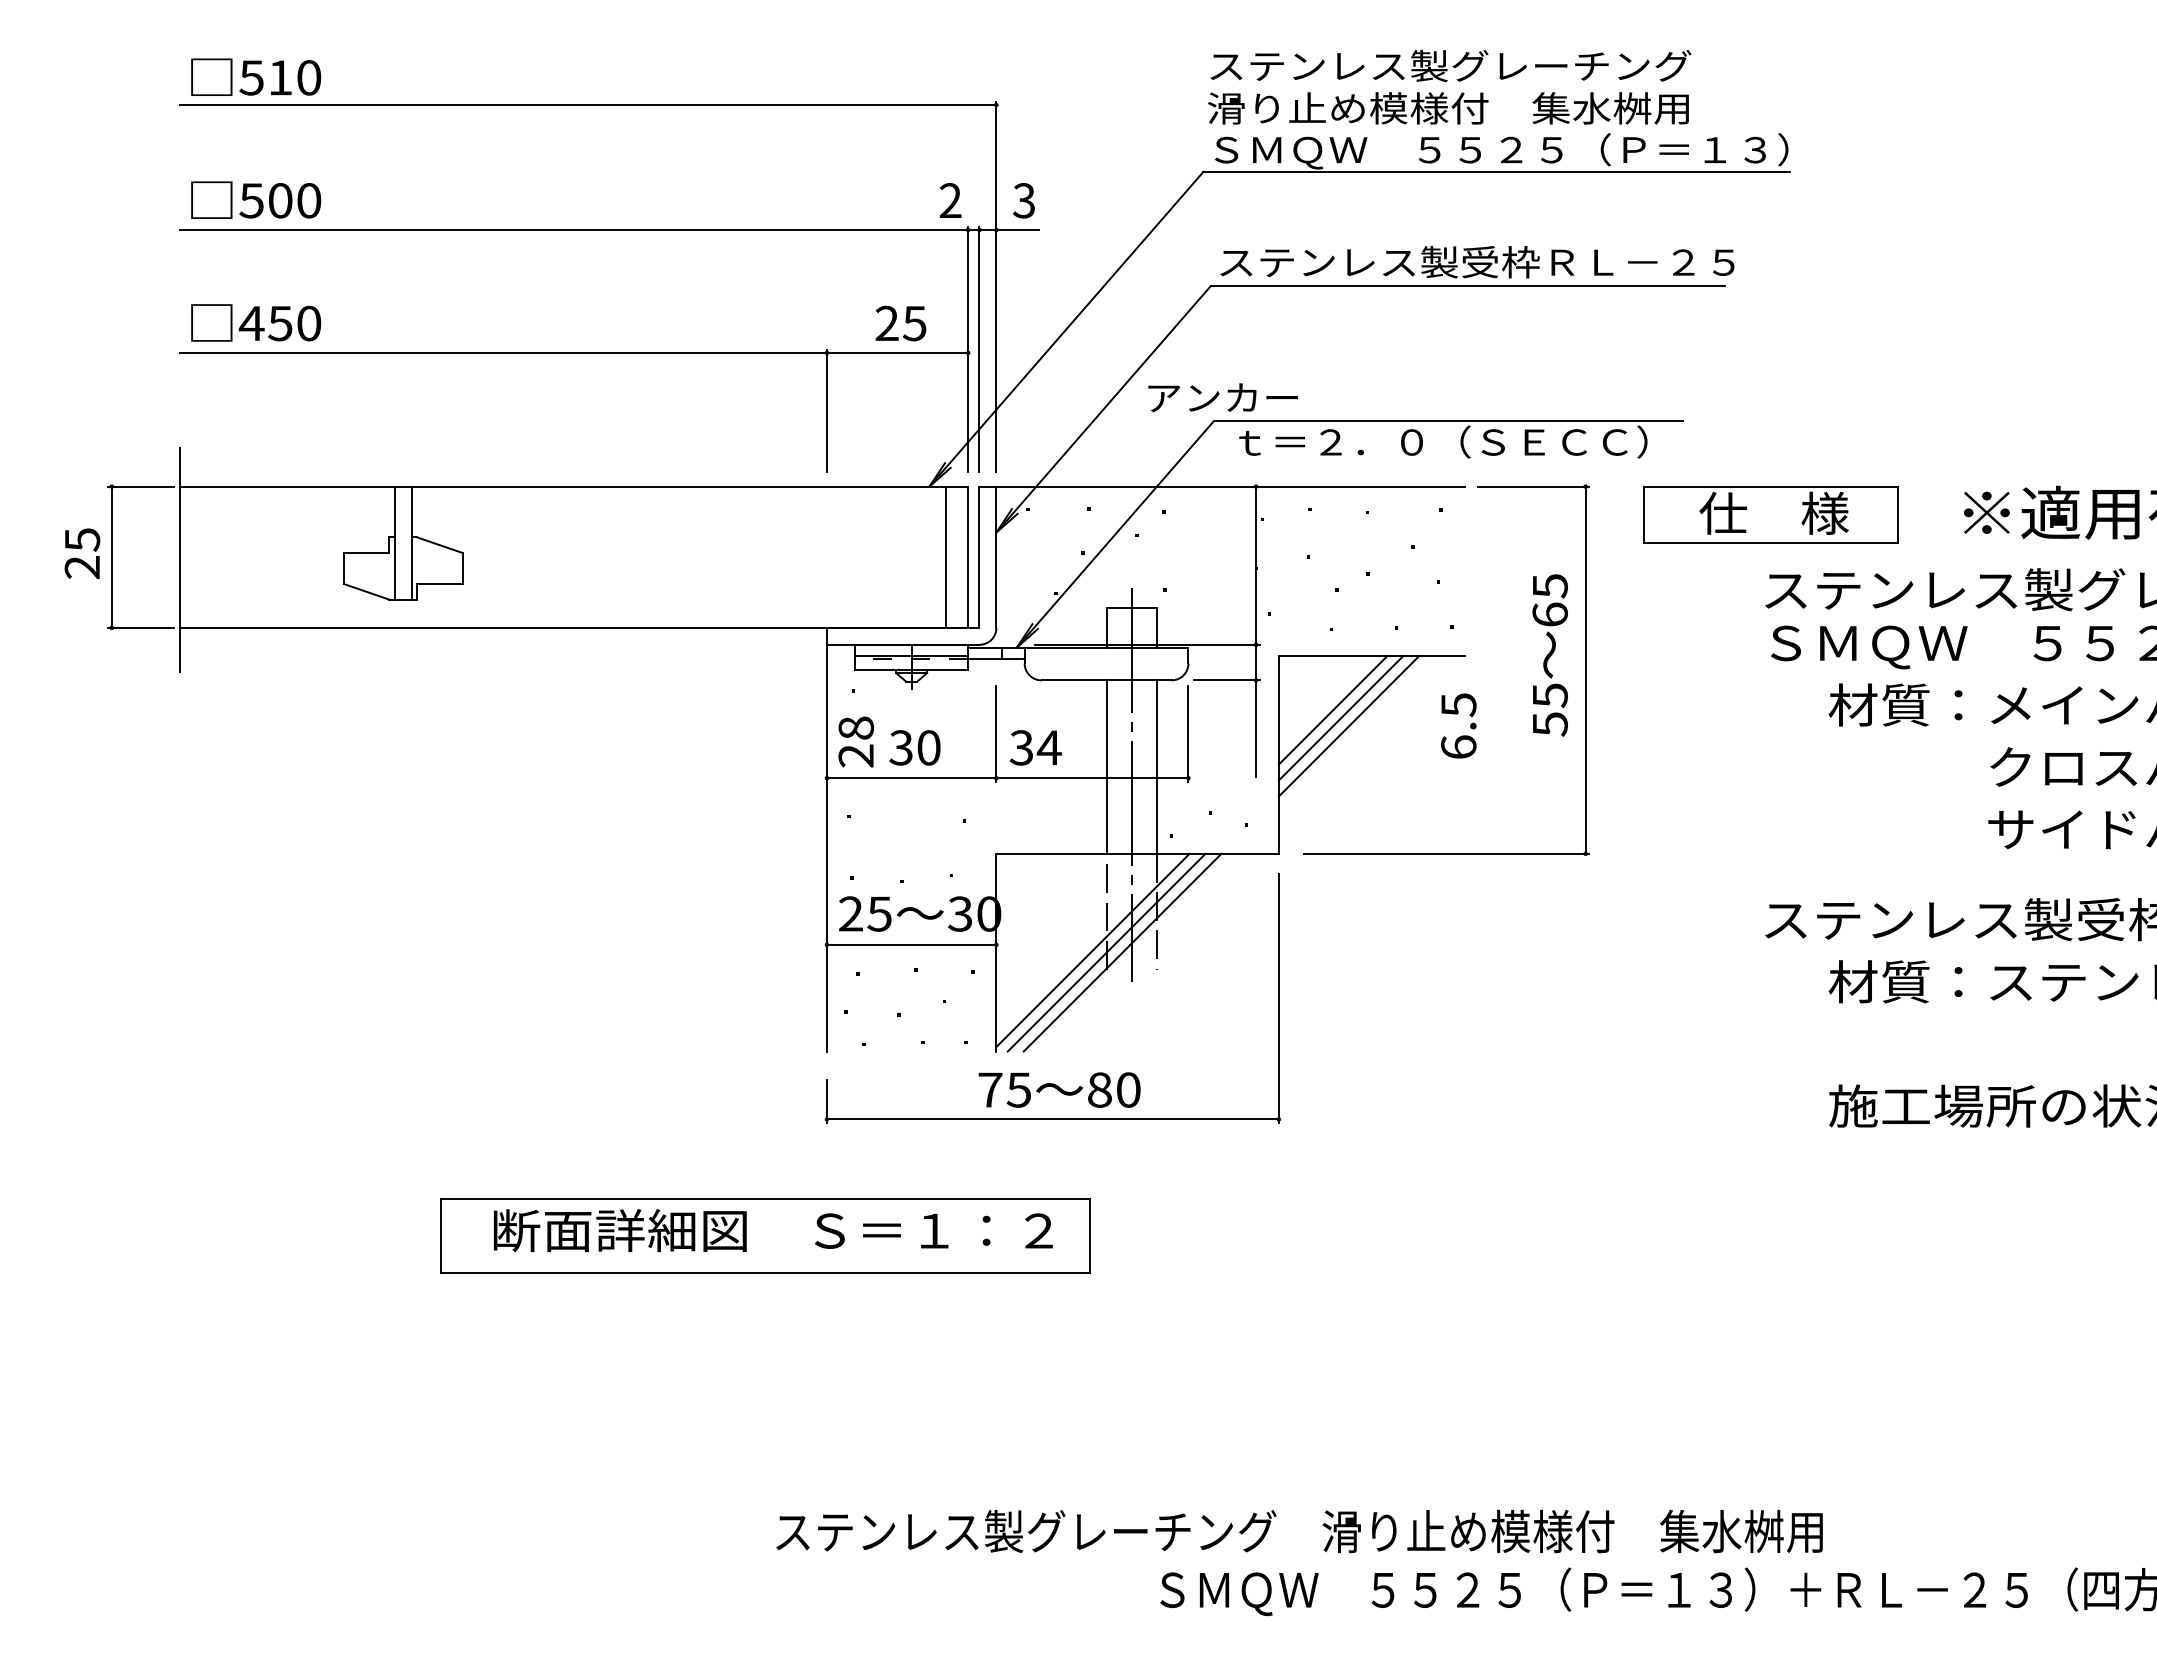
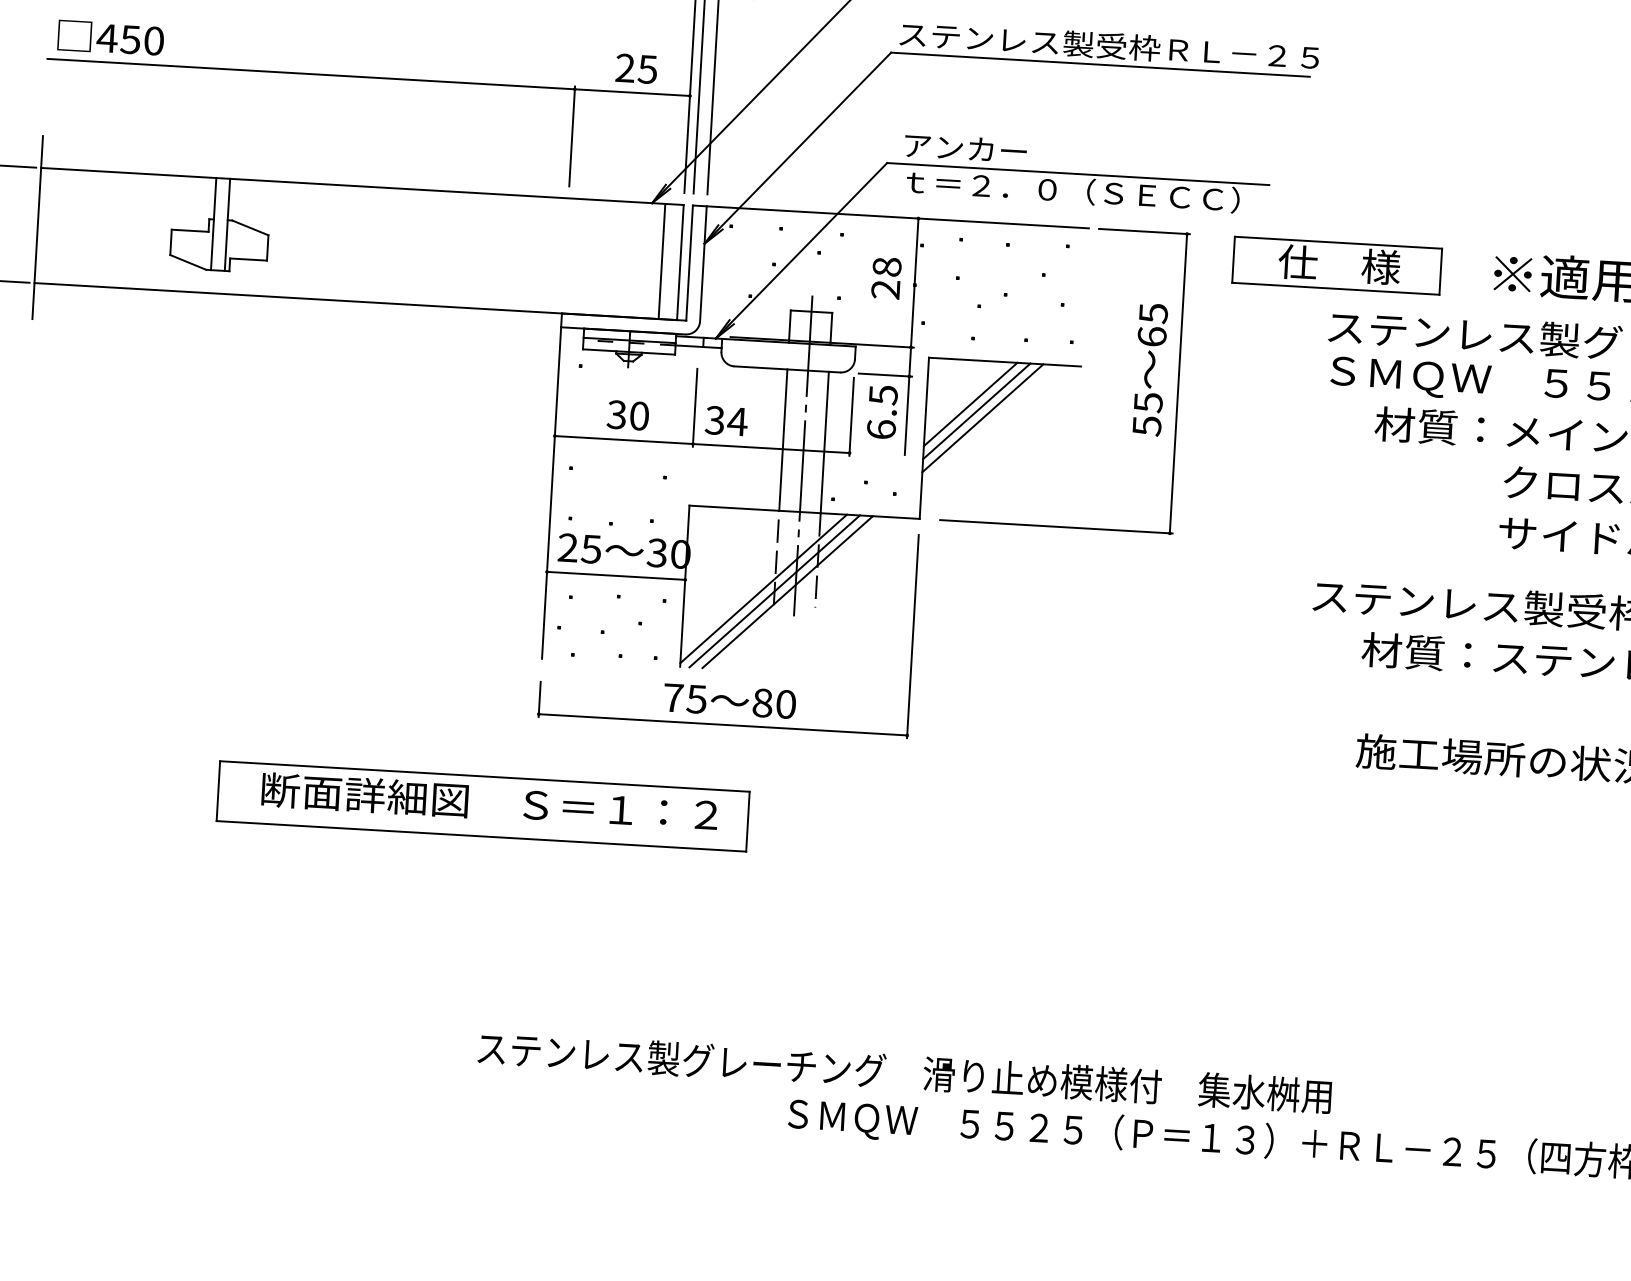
text: (1222, 397) -> (965, 148), moved
text: (1458, 725) -> (882, 411), moved
text: (855, 741) -> (885, 277), moved

